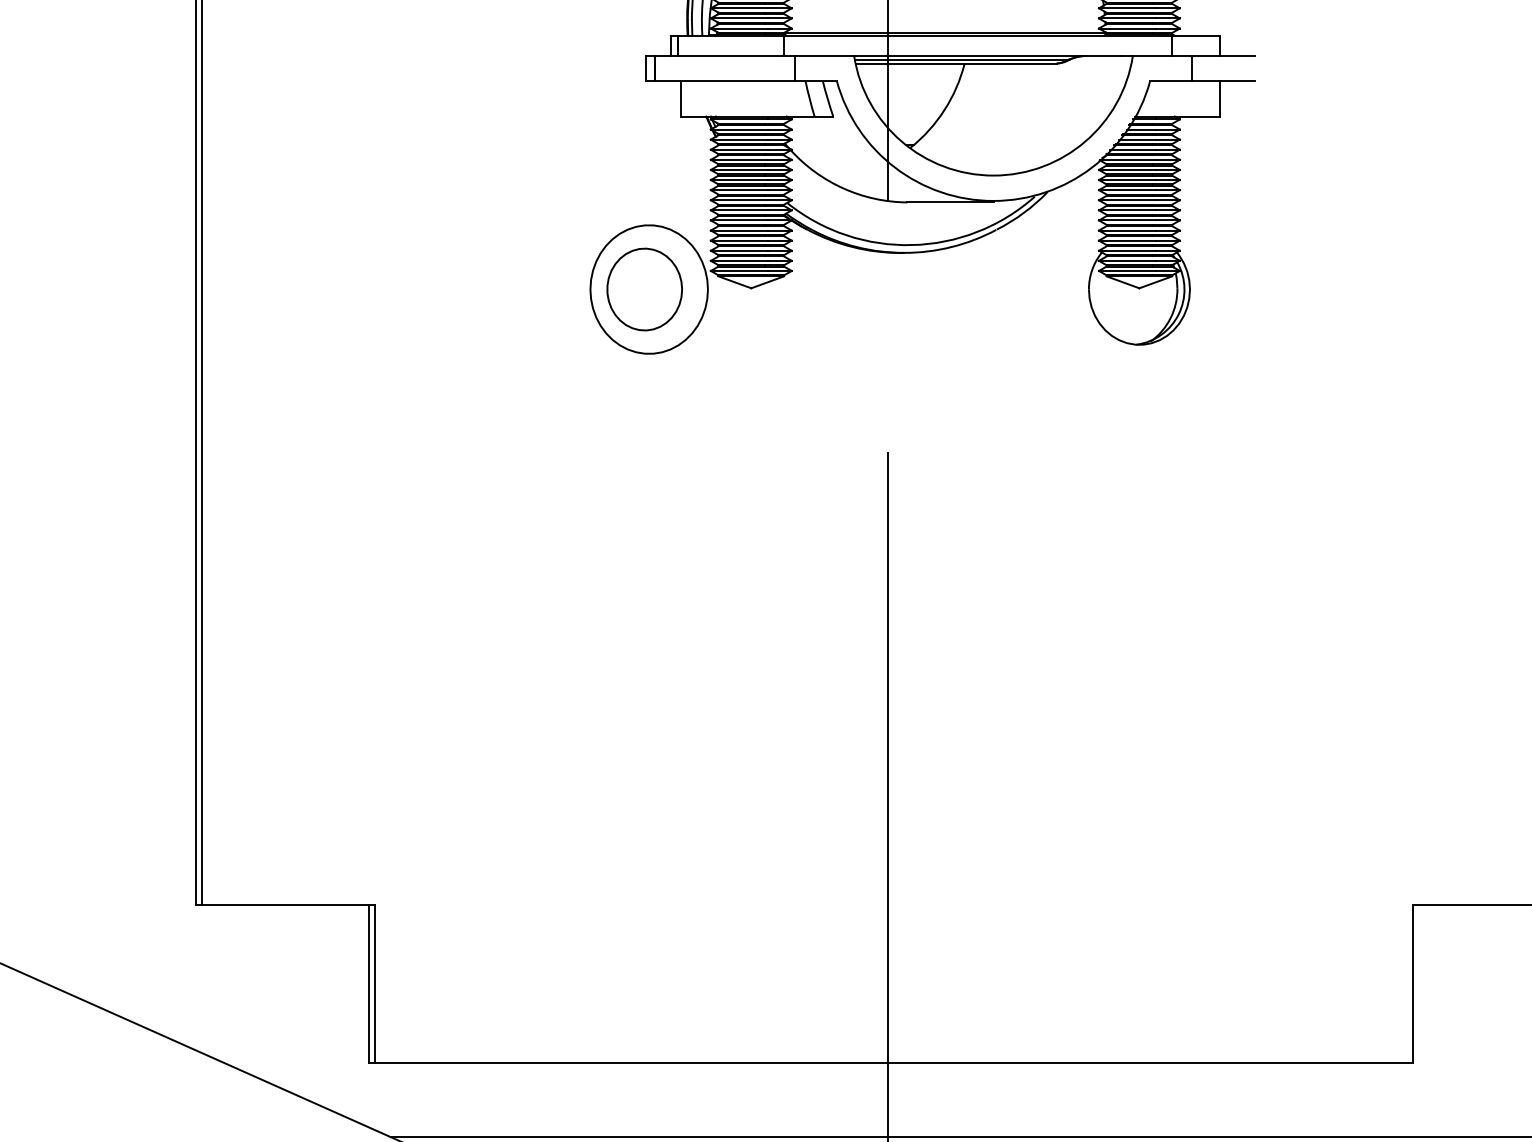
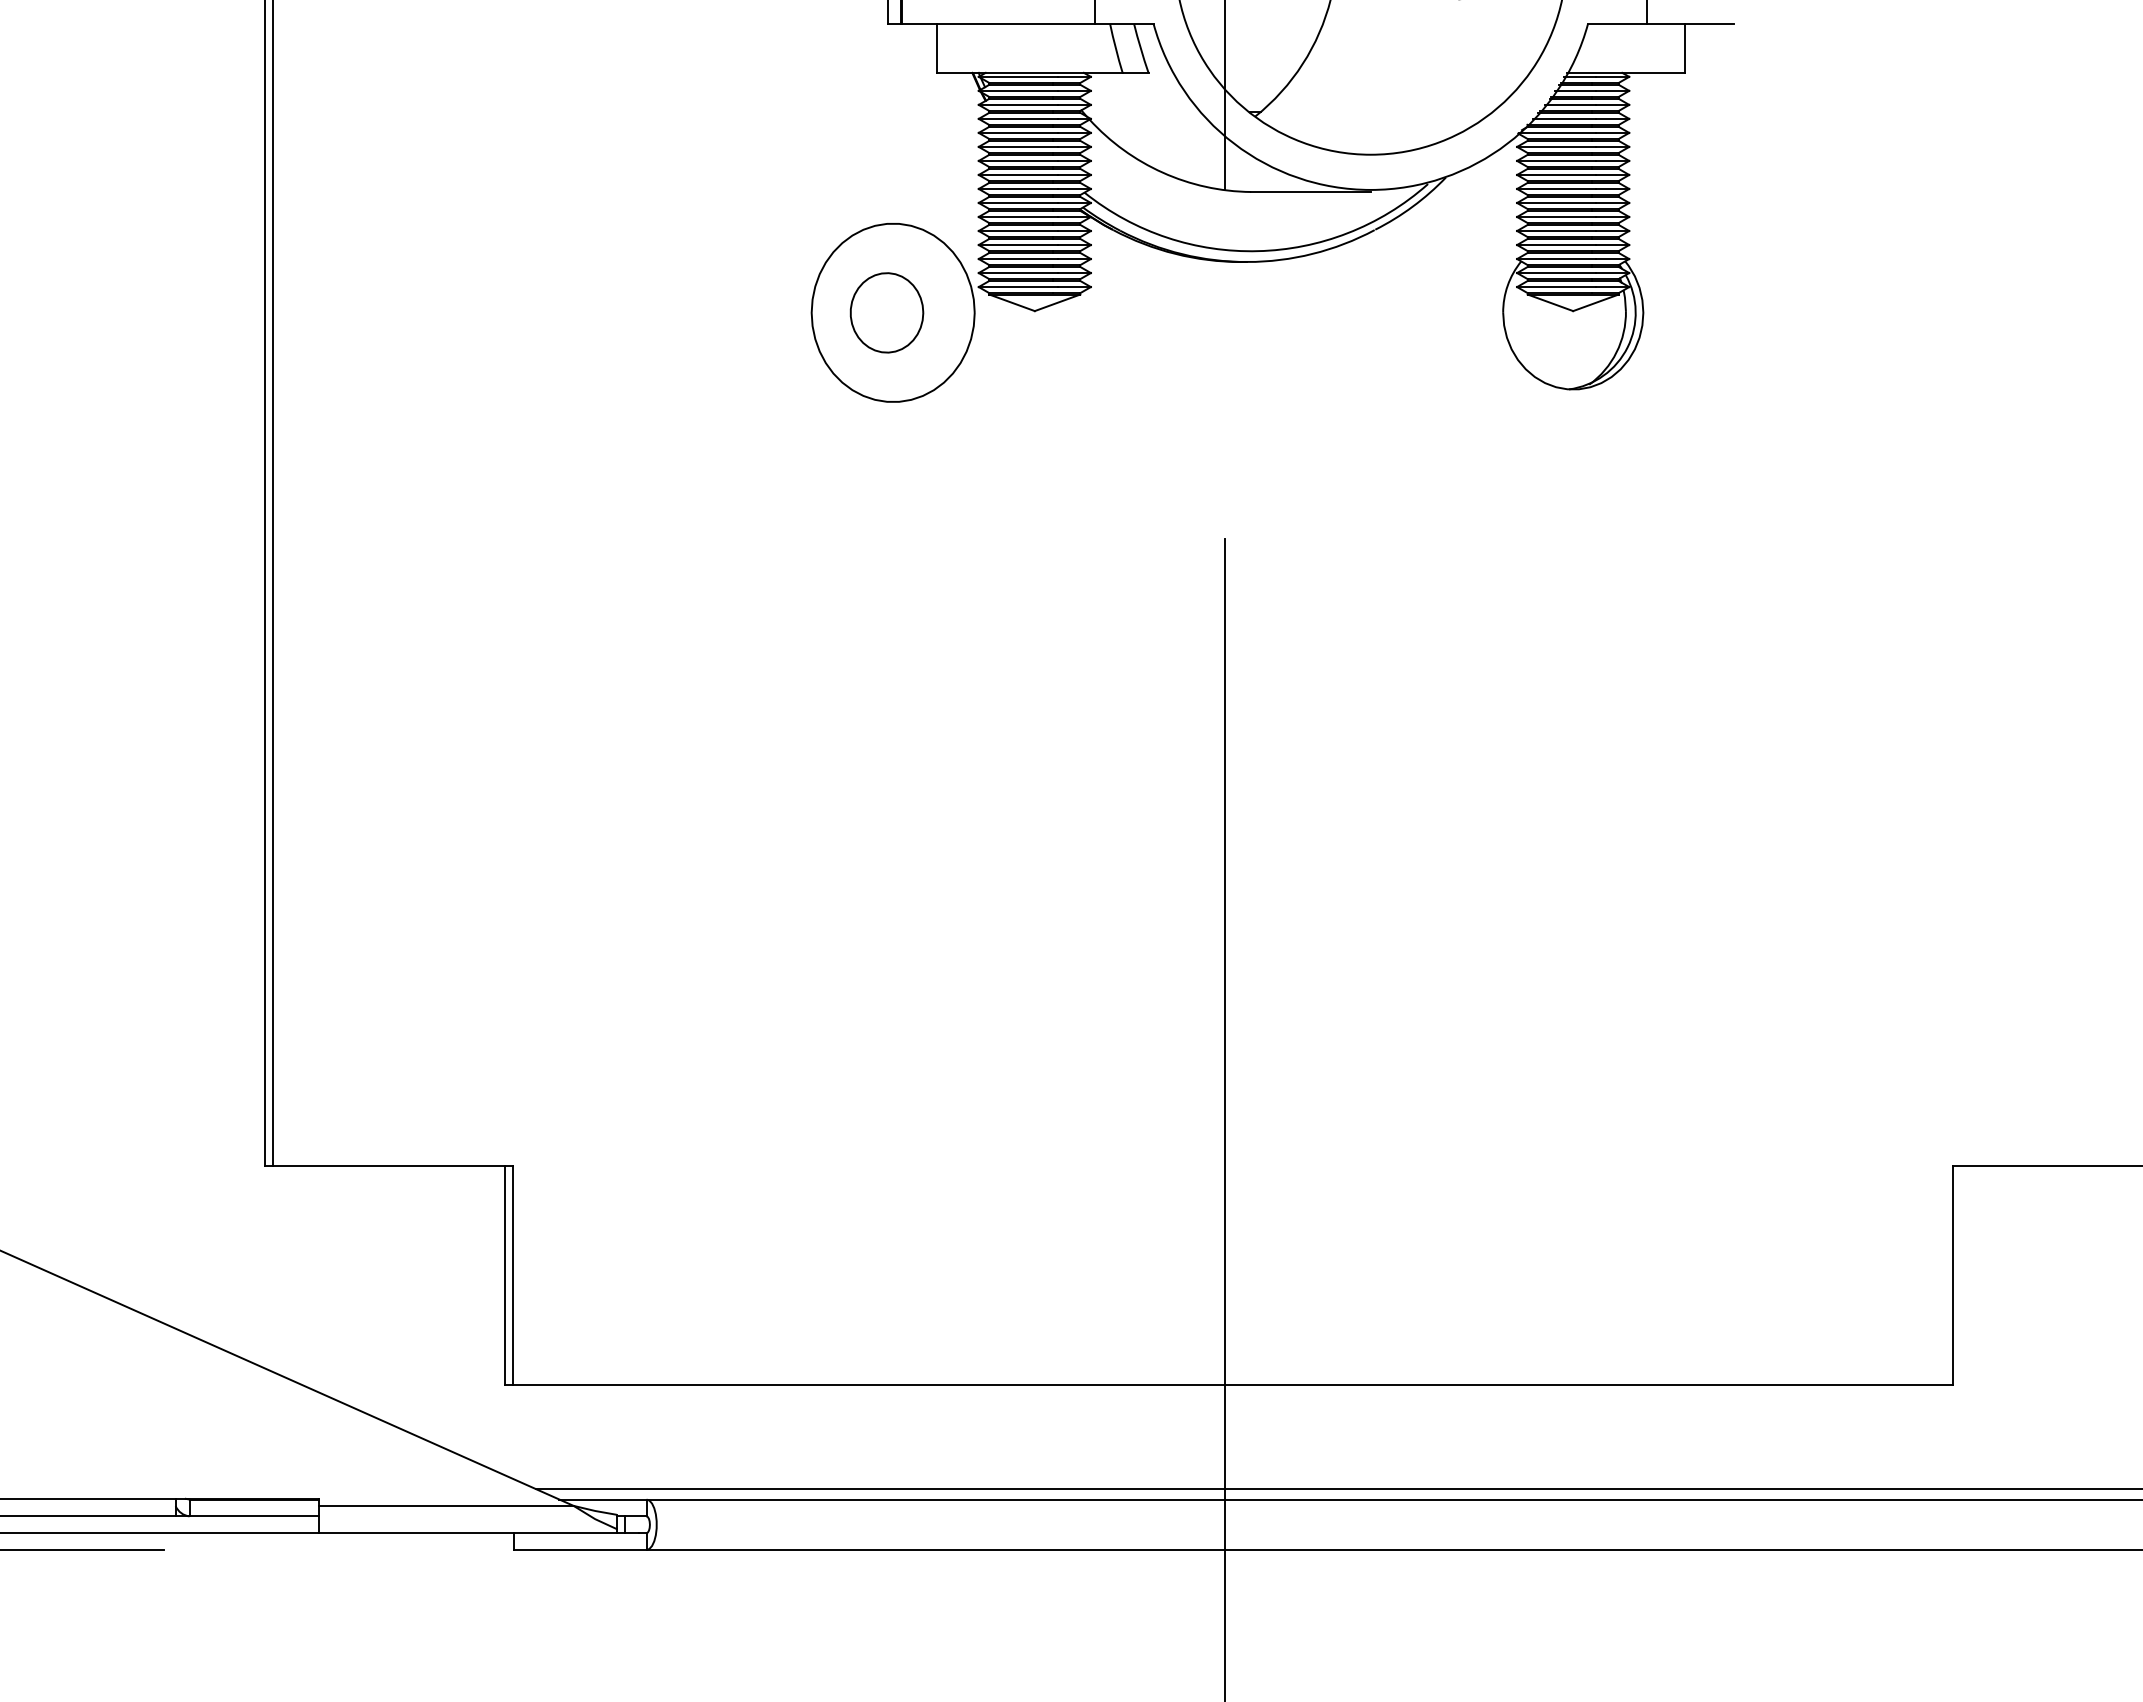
part: (644, 289) -> (886, 312), size x0.7

